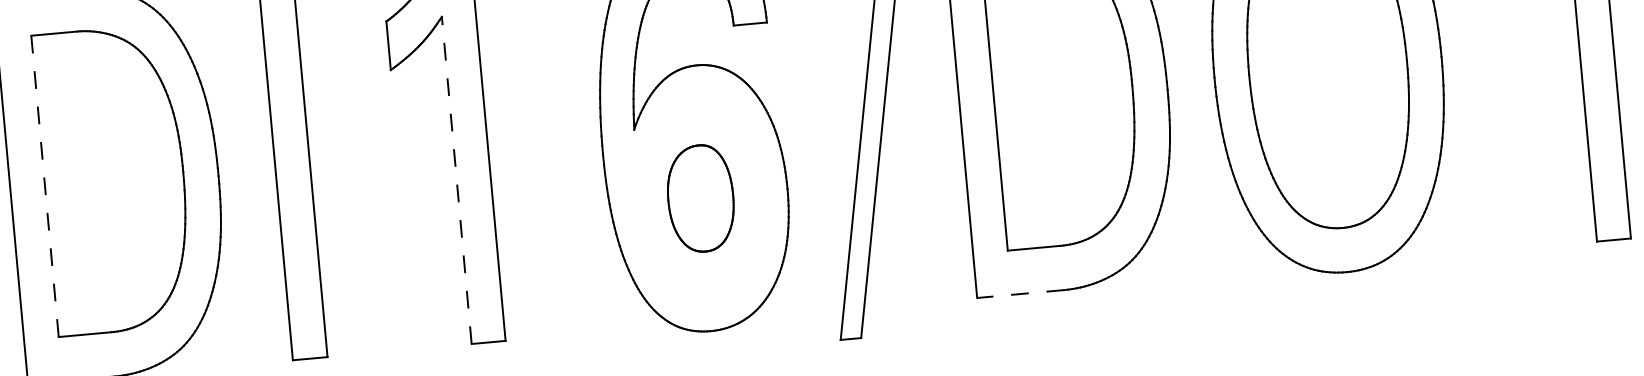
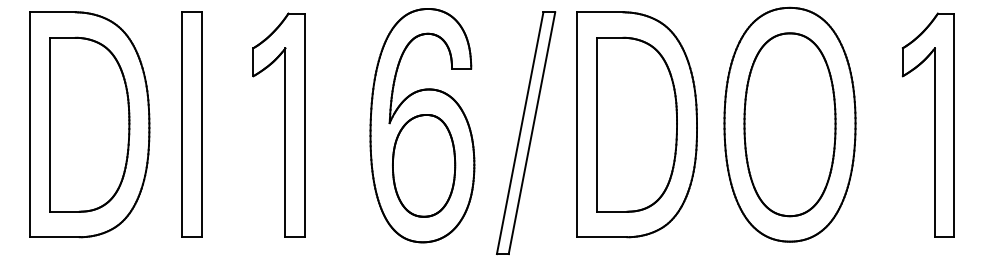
line: (456, 179) -> (285, 142), dashed -> solid
line: (44, 185) -> (49, 124), dashed -> solid
part: (701, 197) -> (424, 165), size x1.67
line: (1019, 294) -> (601, 237), dashed -> solid

